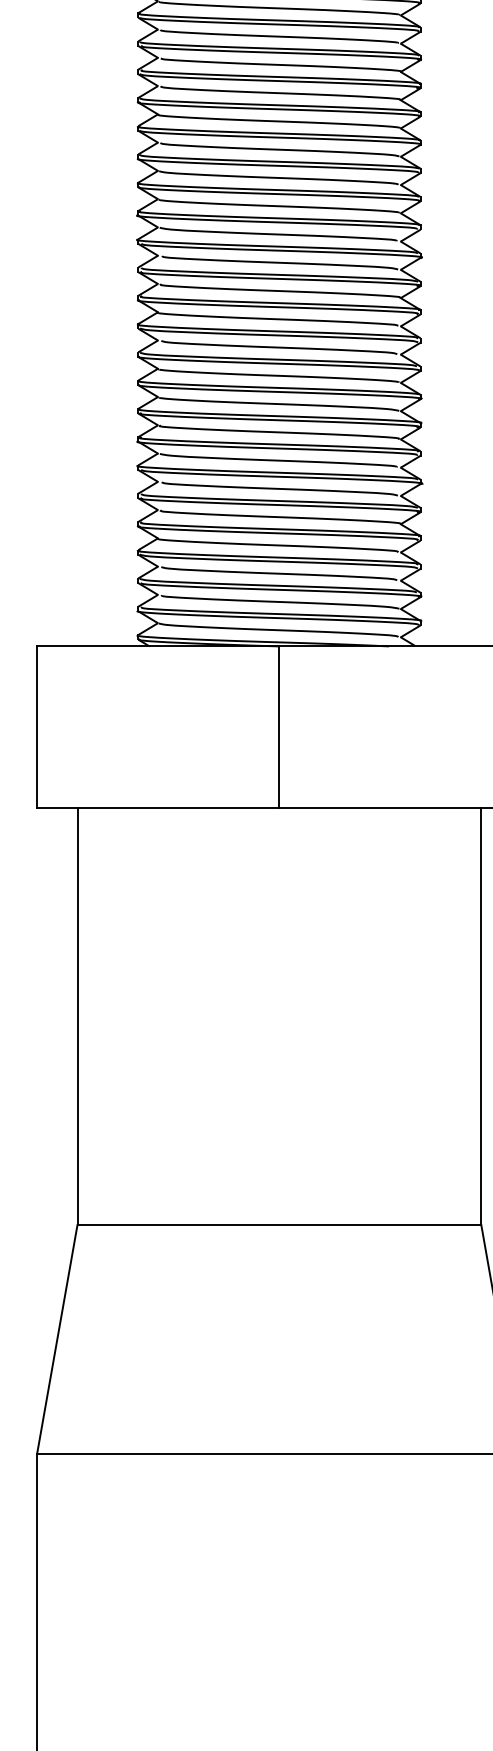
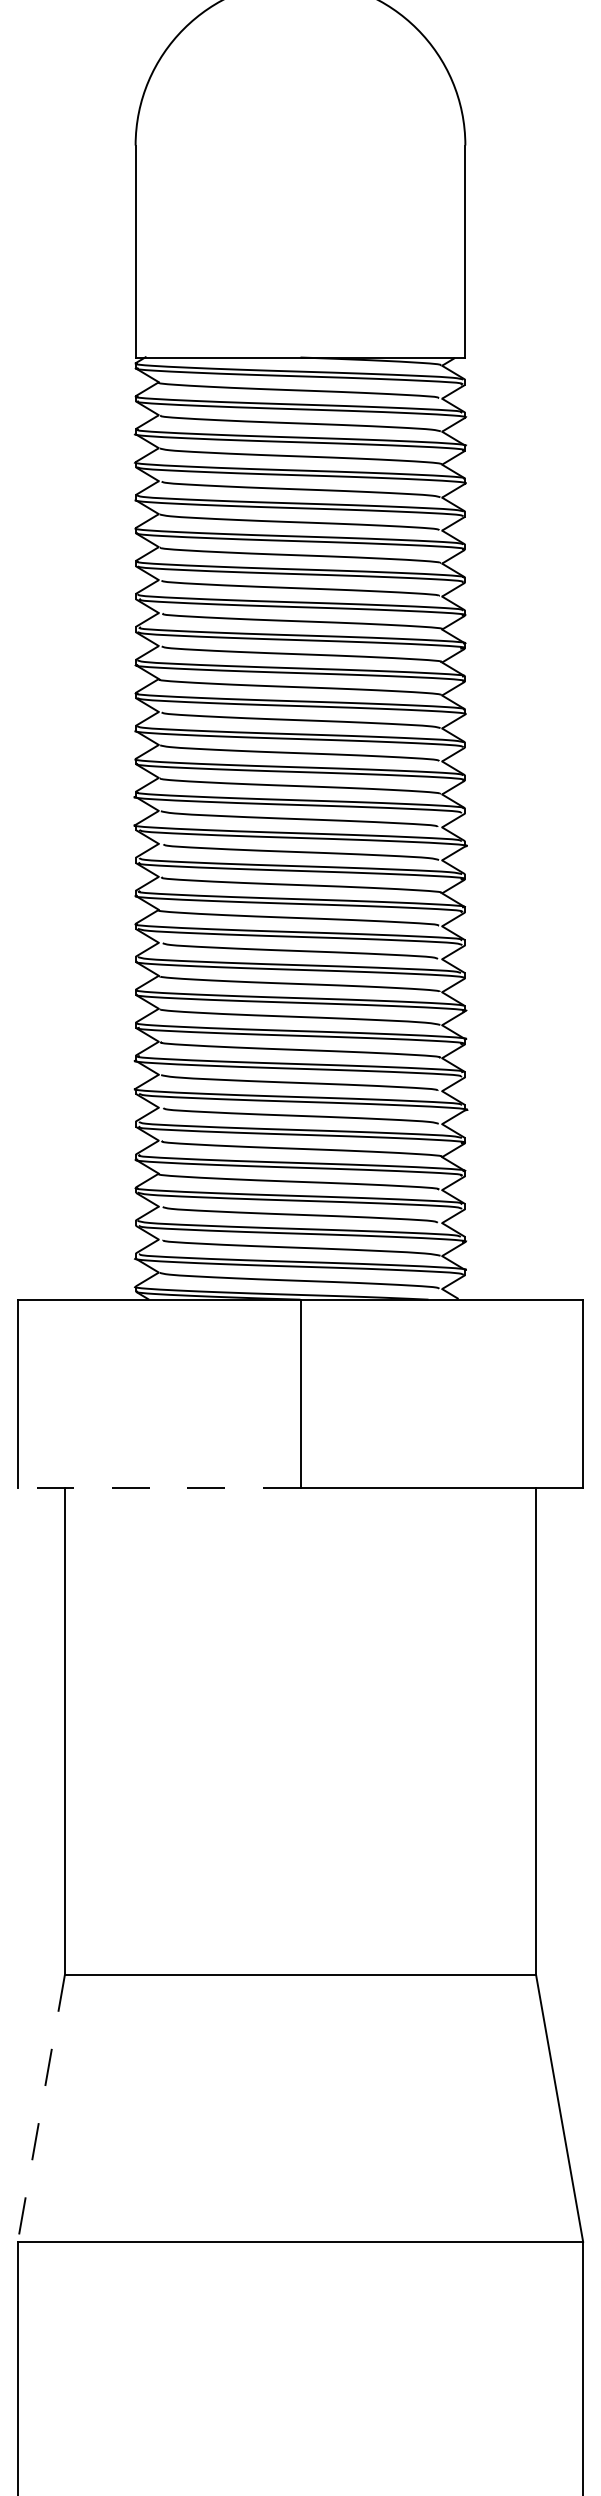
line: (157, 808) -> (158, 1488), solid -> dashed
line: (57, 1339) -> (41, 2108), solid -> dashed

